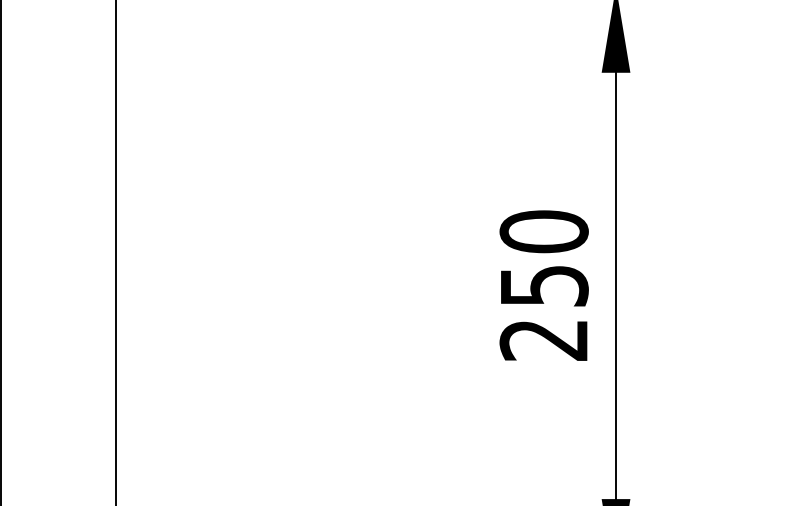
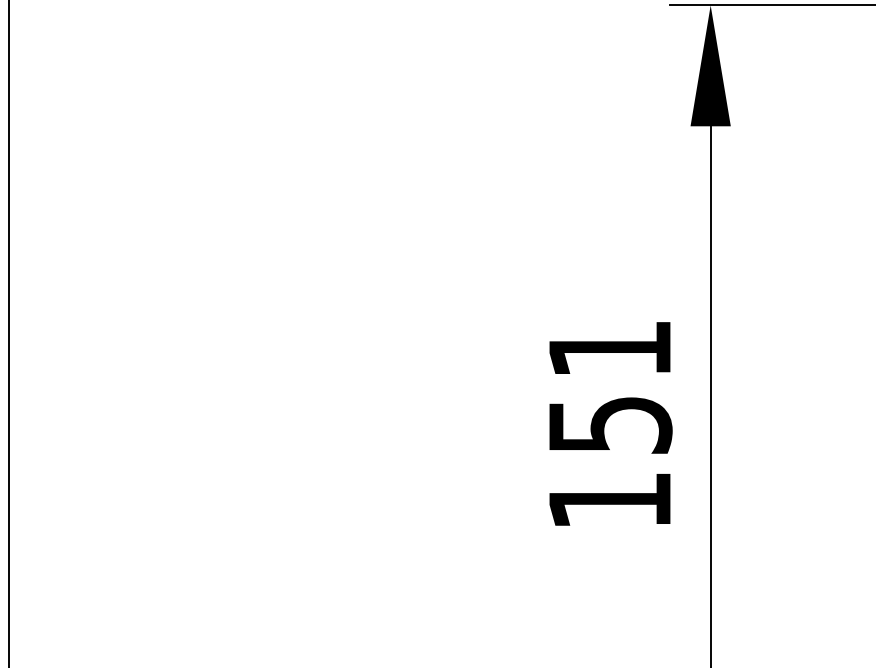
text: (543, 285) -> (609, 424), 250 -> 151

